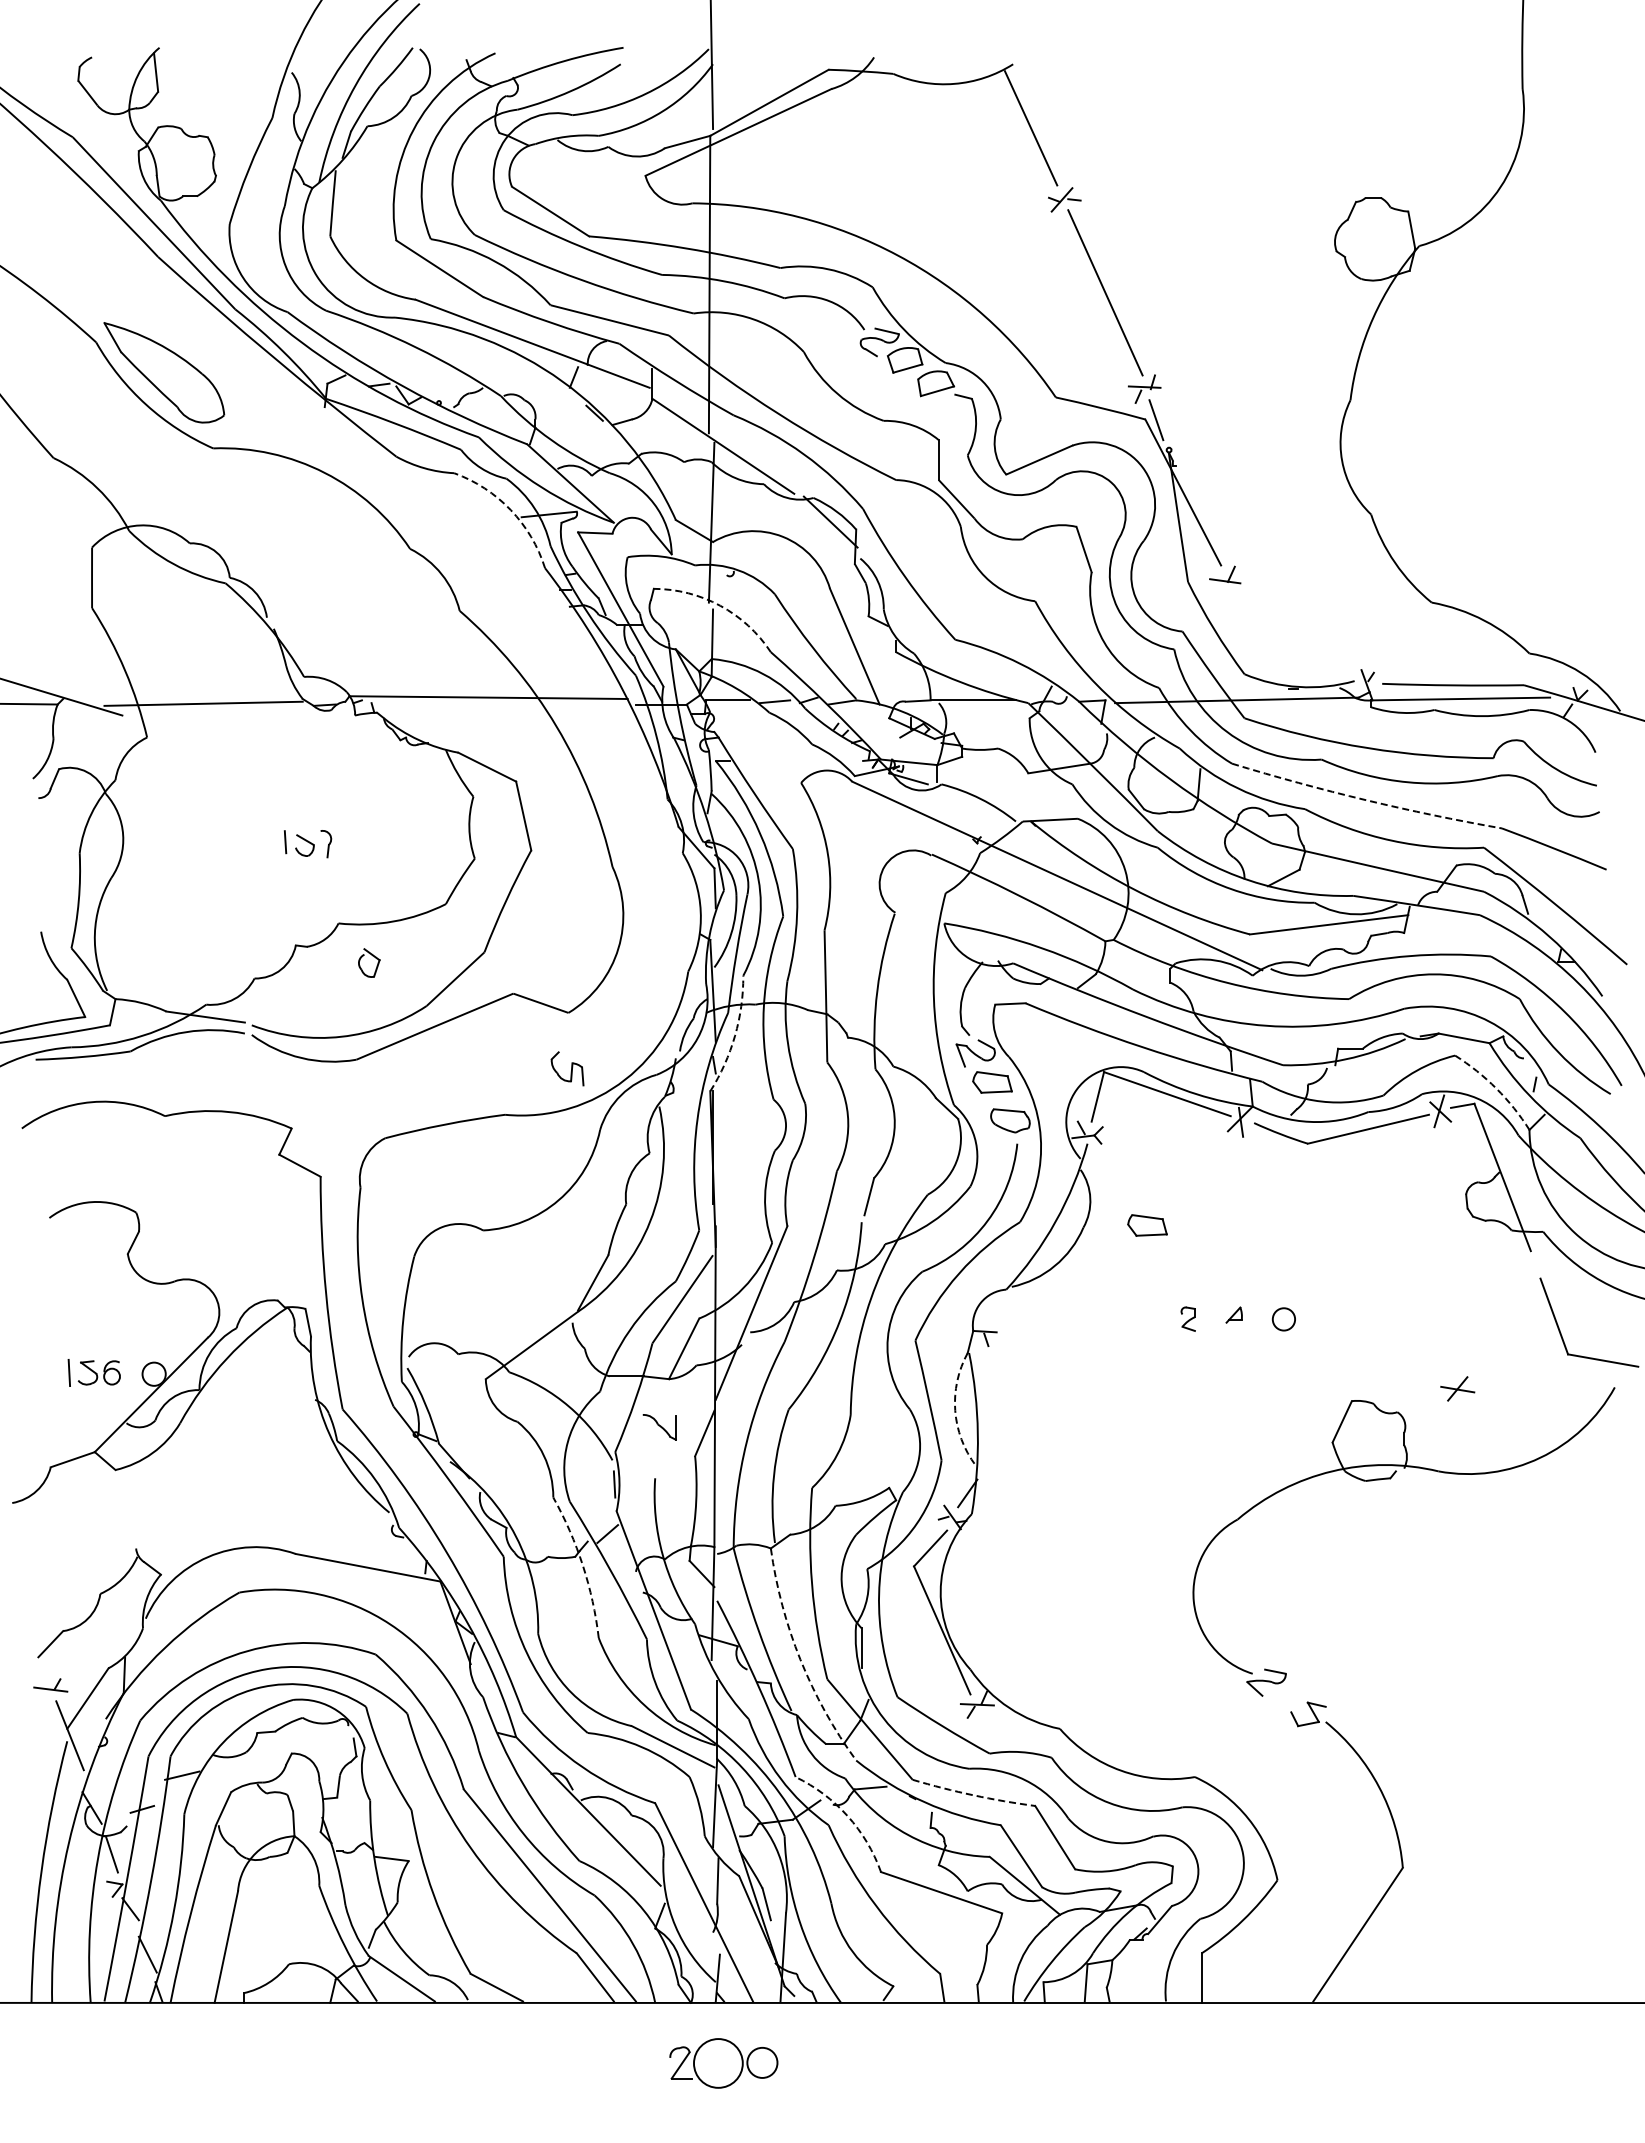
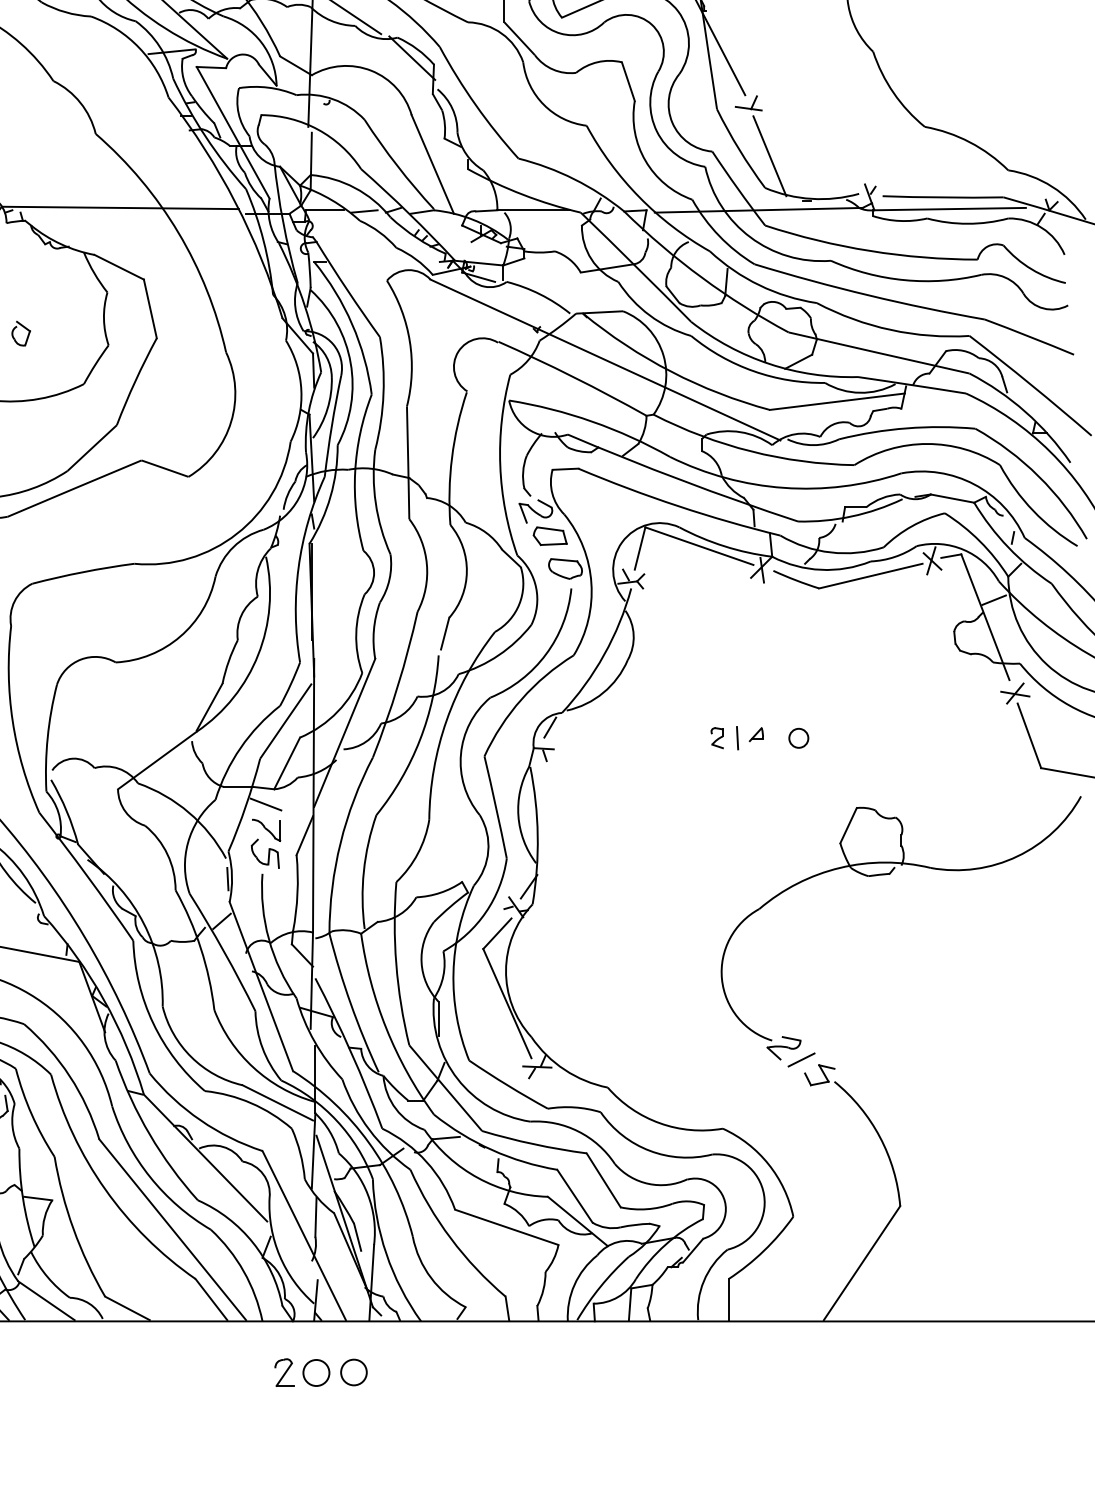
arc: (510, 510) -> (139, 48), dashed -> solid
arc: (720, 605) -> (318, 129), dashed -> solid
line: (1249, 636) -> (769, 155), added
arc: (1366, 800) -> (869, 295), dashed -> solid
part: (372, 956) -> (23, 328), moved
arc: (735, 1035) -> (331, 496), dashed -> solid
part: (567, 1068) -> (265, 853), moved
arc: (1496, 1088) -> (980, 541), dashed -> solid
line: (1512, 1156) -> (993, 599), added
part: (1147, 1225) -> (682, 658), removed
line: (992, 1306) -> (550, 727), added
line: (1211, 1319) -> (737, 738), added
part: (1457, 1388) -> (1015, 693), moved
line: (659, 1396) -> (266, 804), added
arc: (955, 1410) -> (518, 816), dashed -> solid
arc: (582, 1565) -> (200, 948), dashed -> solid
arc: (800, 1659) -> (386, 1028), dashed -> solid
line: (1287, 1696) -> (801, 1059), added
arc: (973, 1795) -> (534, 1144), dashed -> solid
arc: (847, 1816) -> (426, 1162), dashed -> solid
circle: (718, 2063) -> (316, 1373), size x0.62

